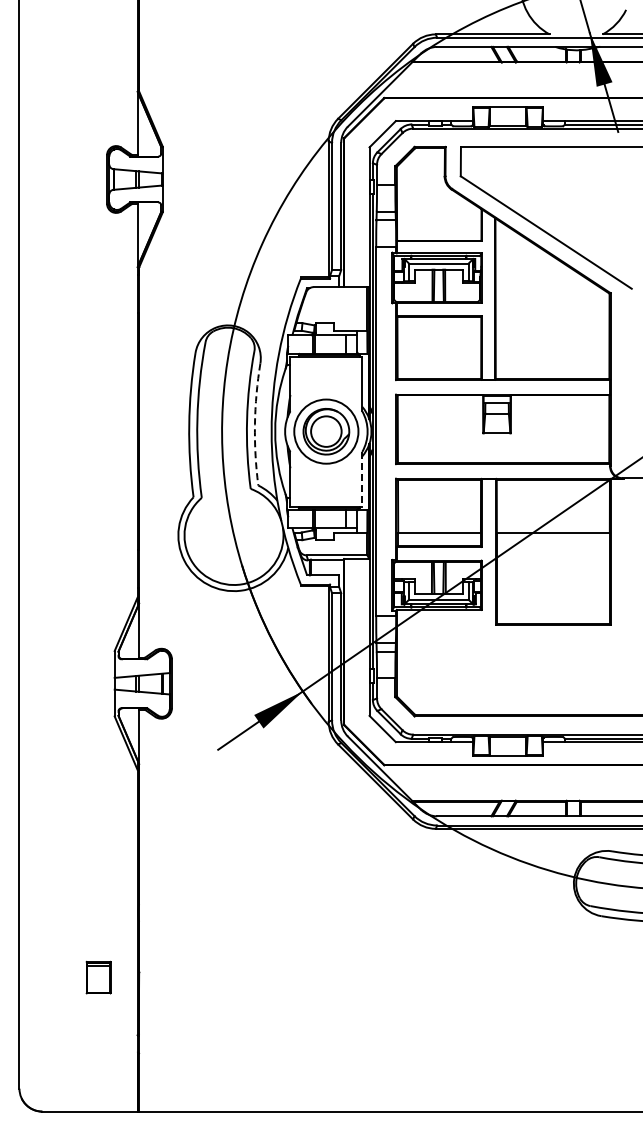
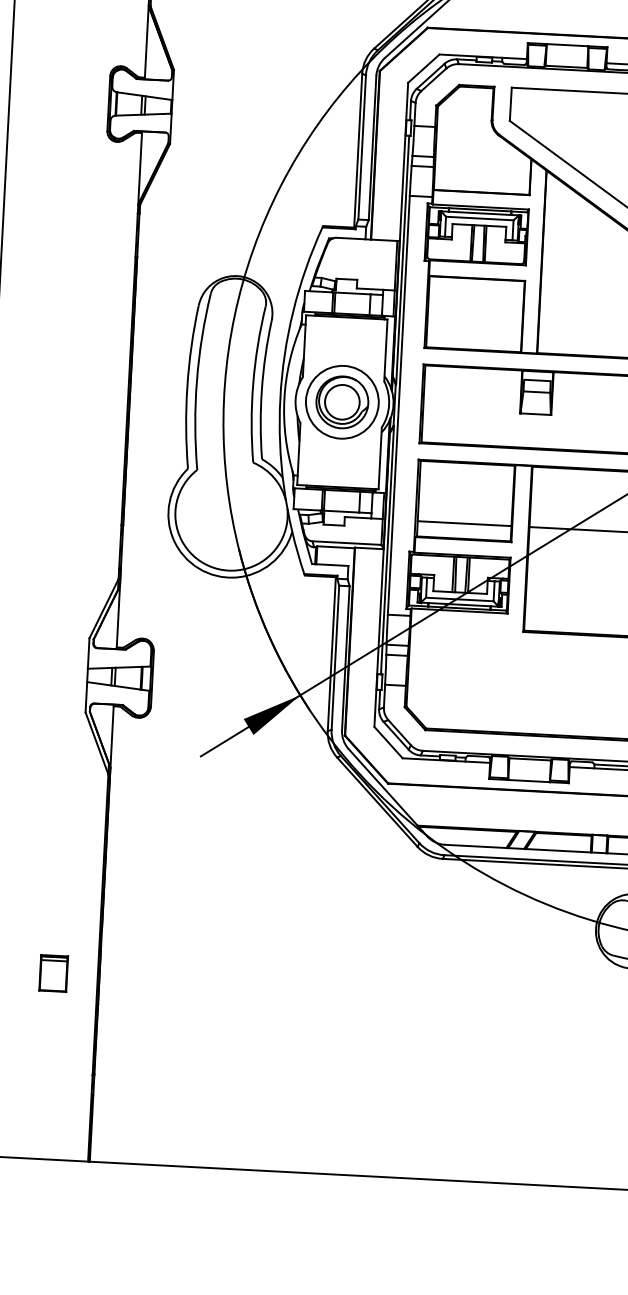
arc: (254, 424) -> (261, 389), dashed -> solid
line: (362, 479) -> (380, 458), dashed -> solid
part: (98, 977) -> (53, 973), moved

